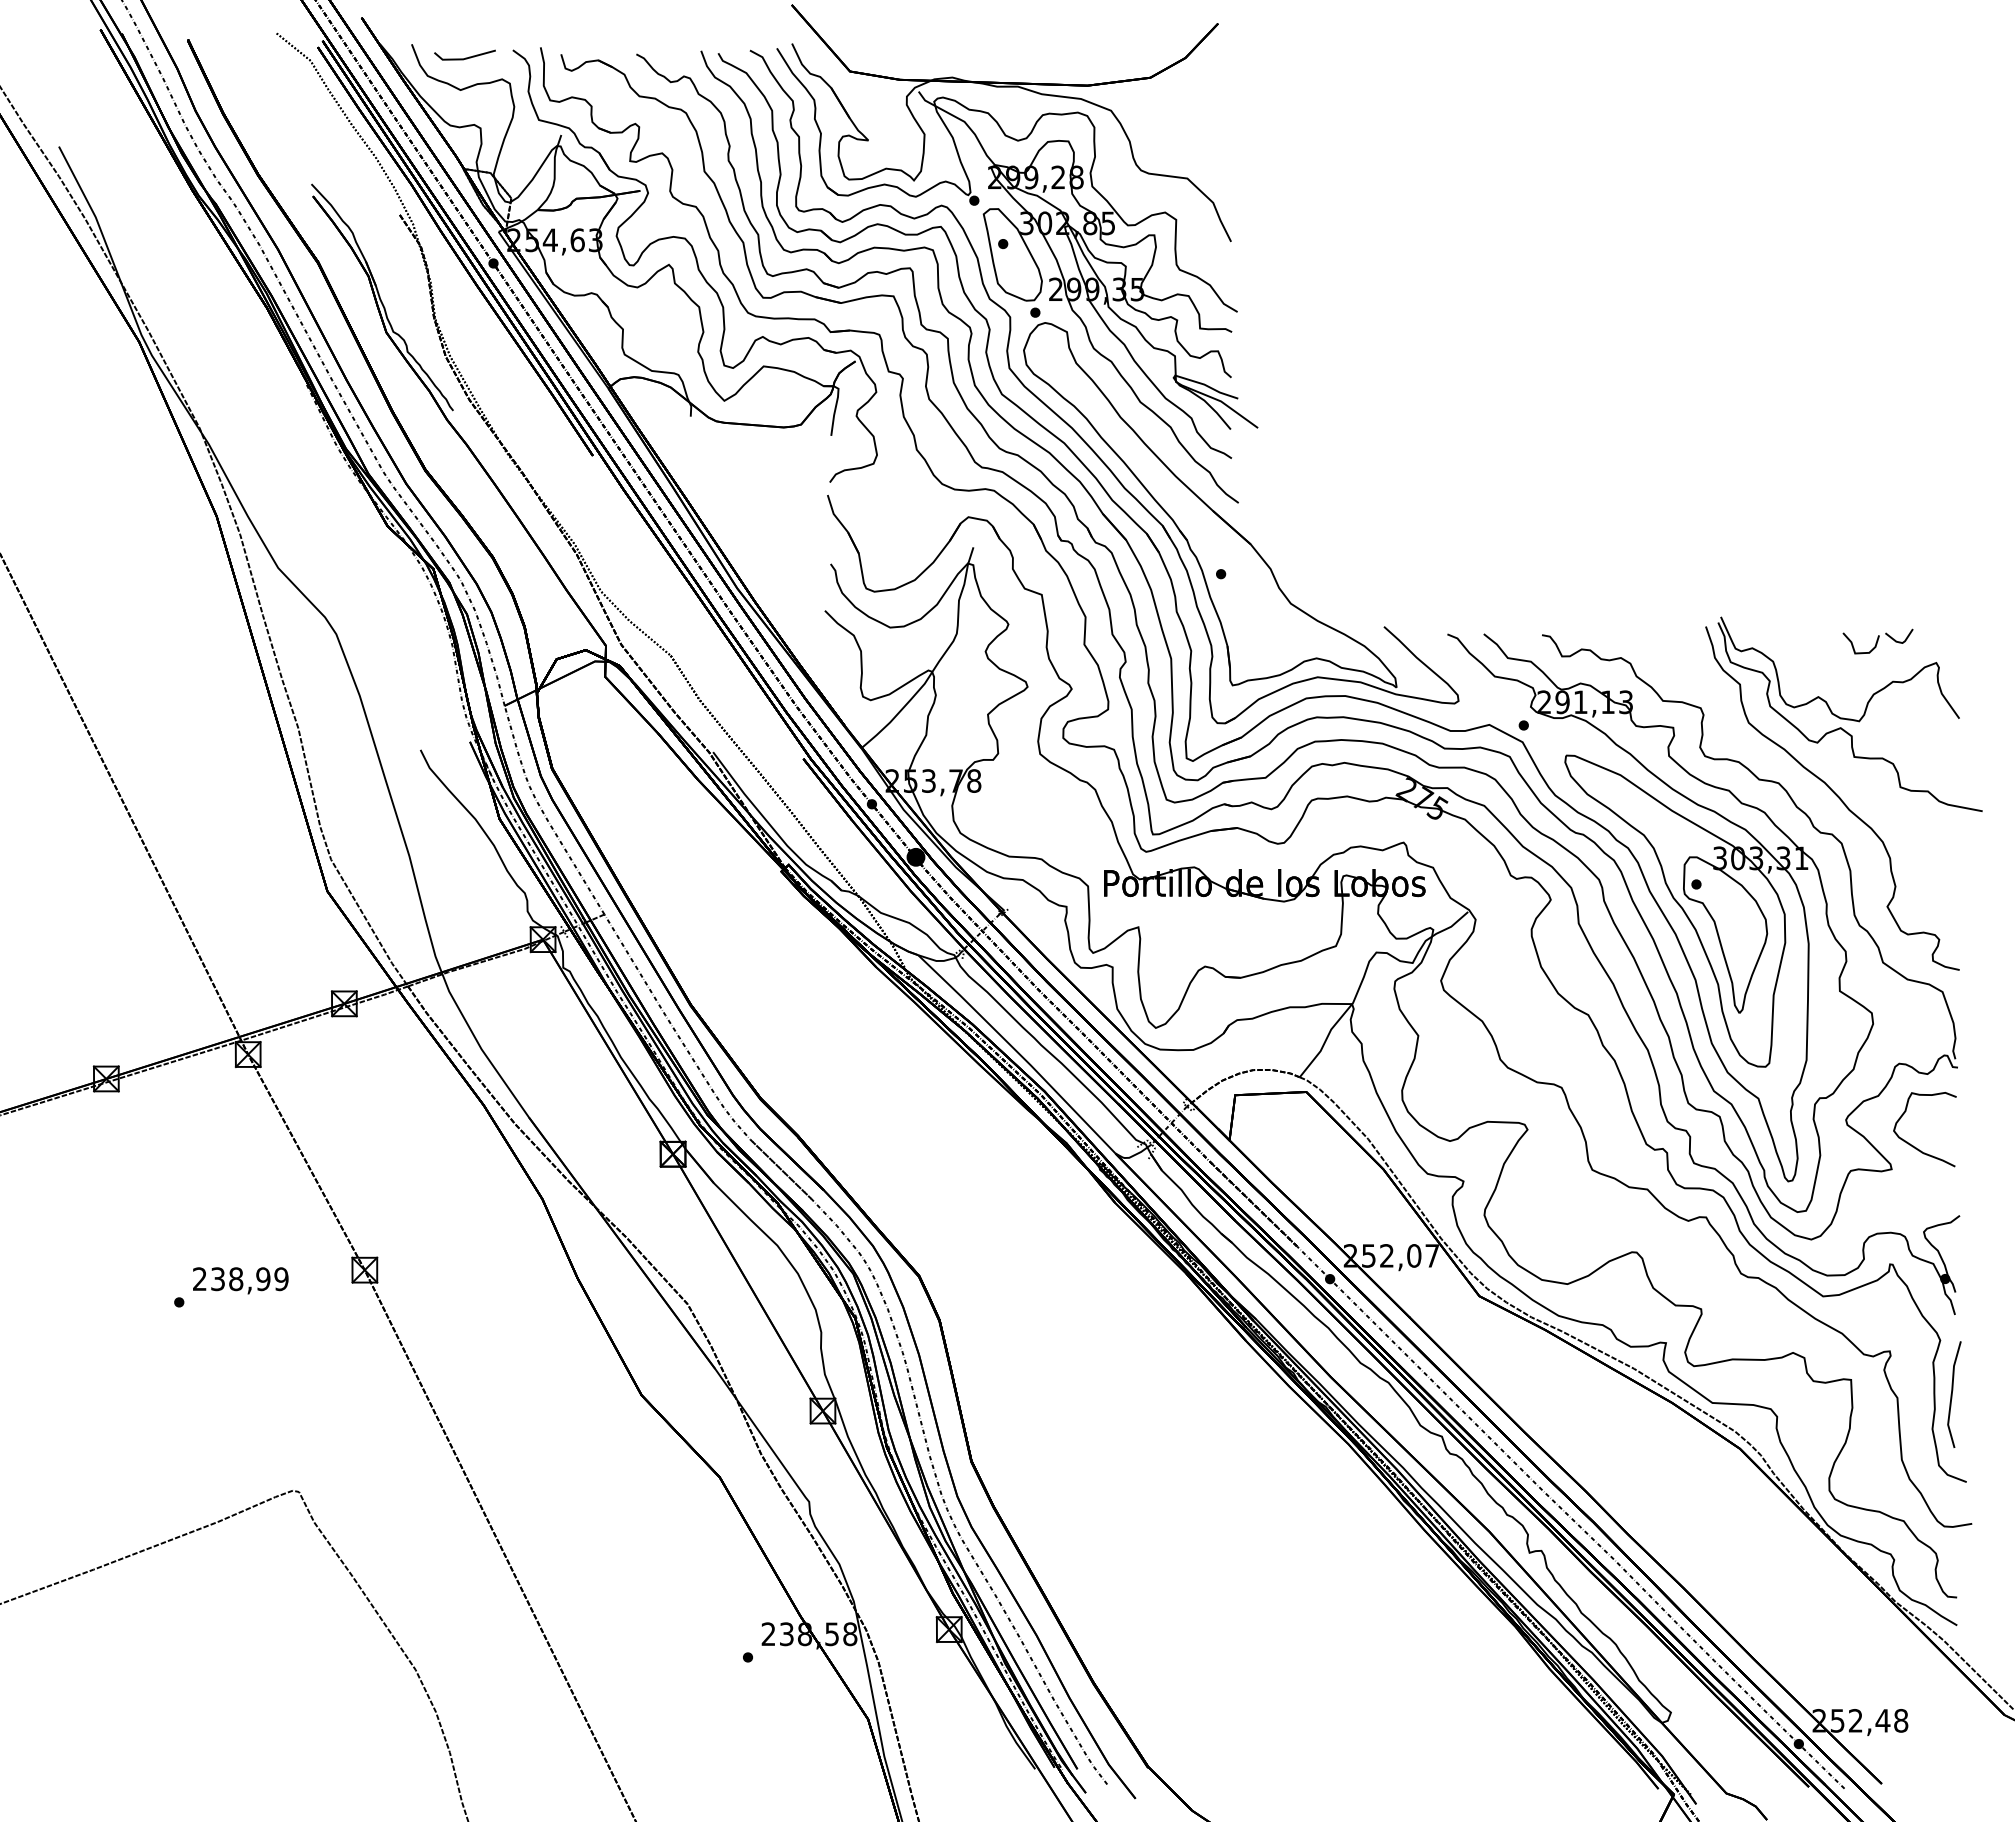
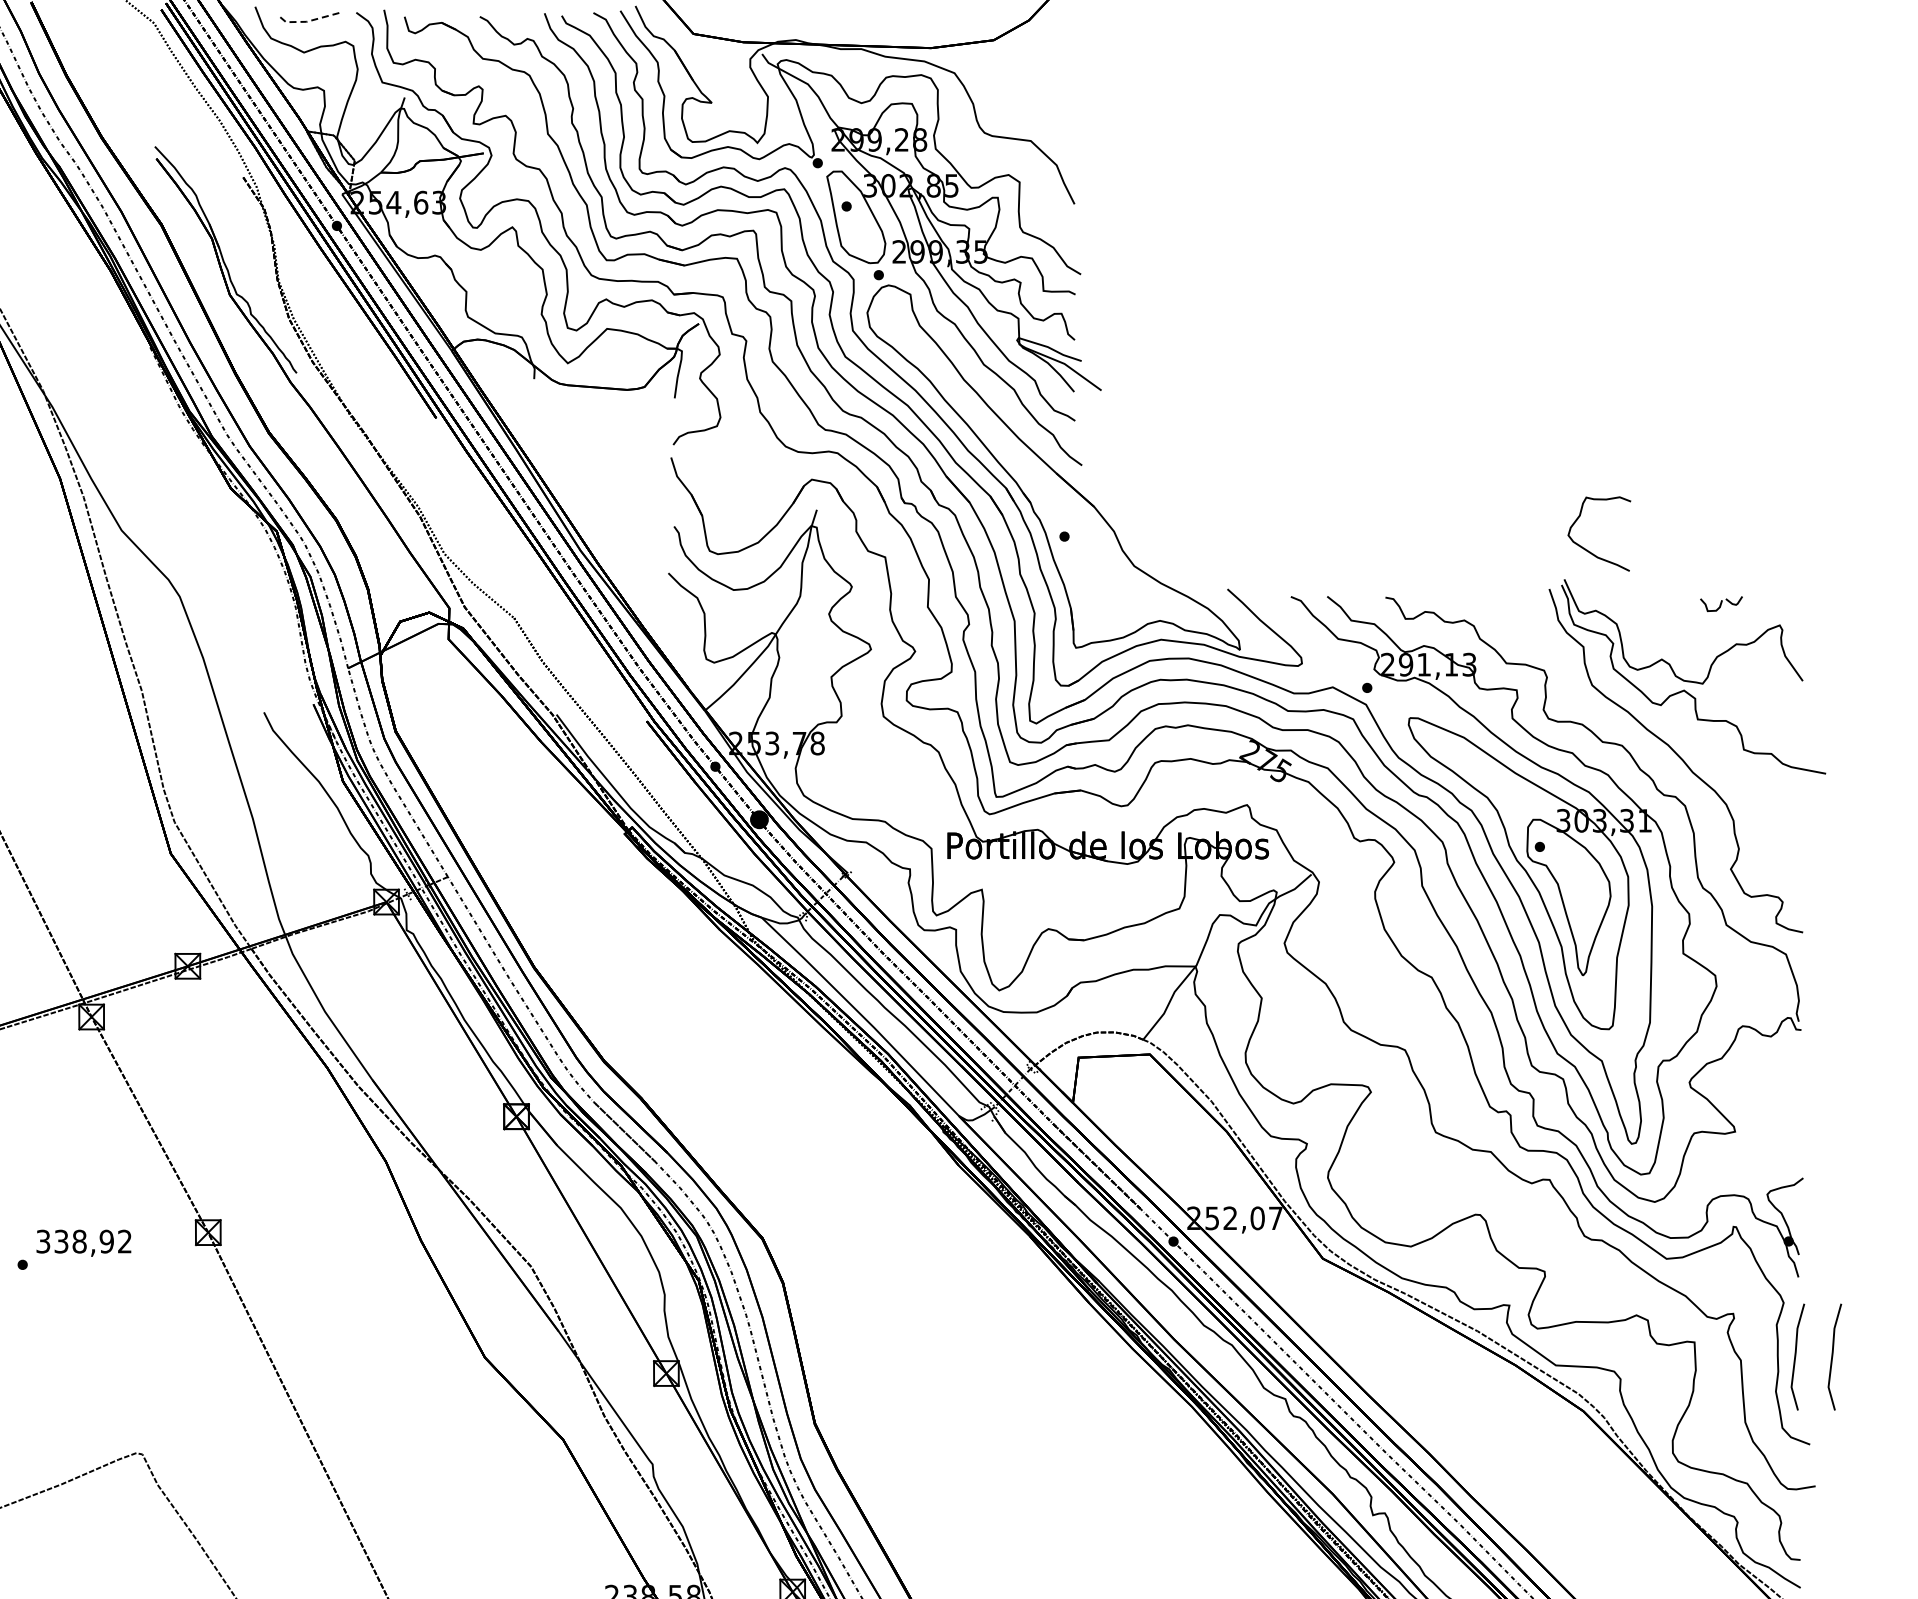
line: (463, 59) -> (306, 21), solid -> dashed
part: (1877, 641) -> (1720, 603), size x0.6
curve: (1915, 1146) -> (1589, 550), moved
text: (240, 1279) -> (83, 1241), 238,99 -> 338,92
line: (1989, 1394) -> (1832, 1356), added

